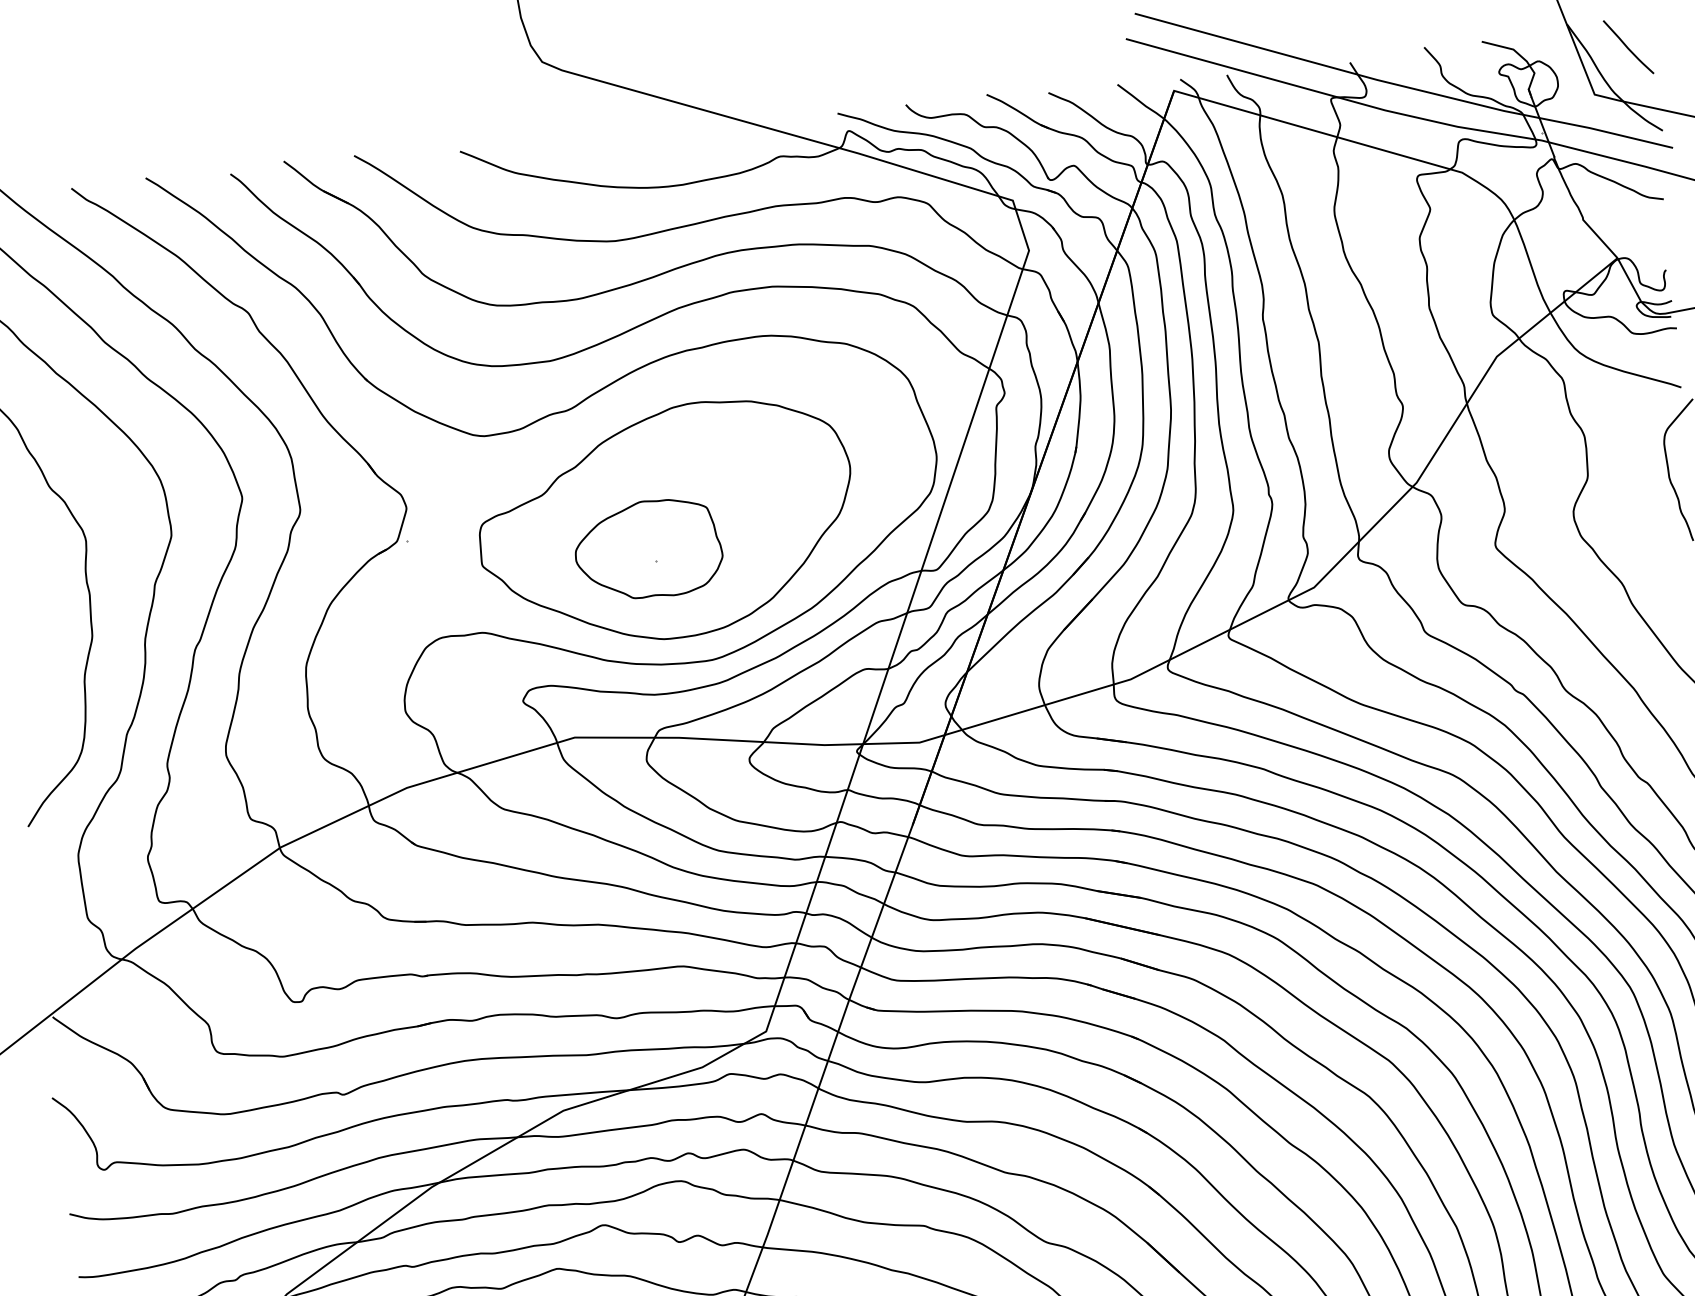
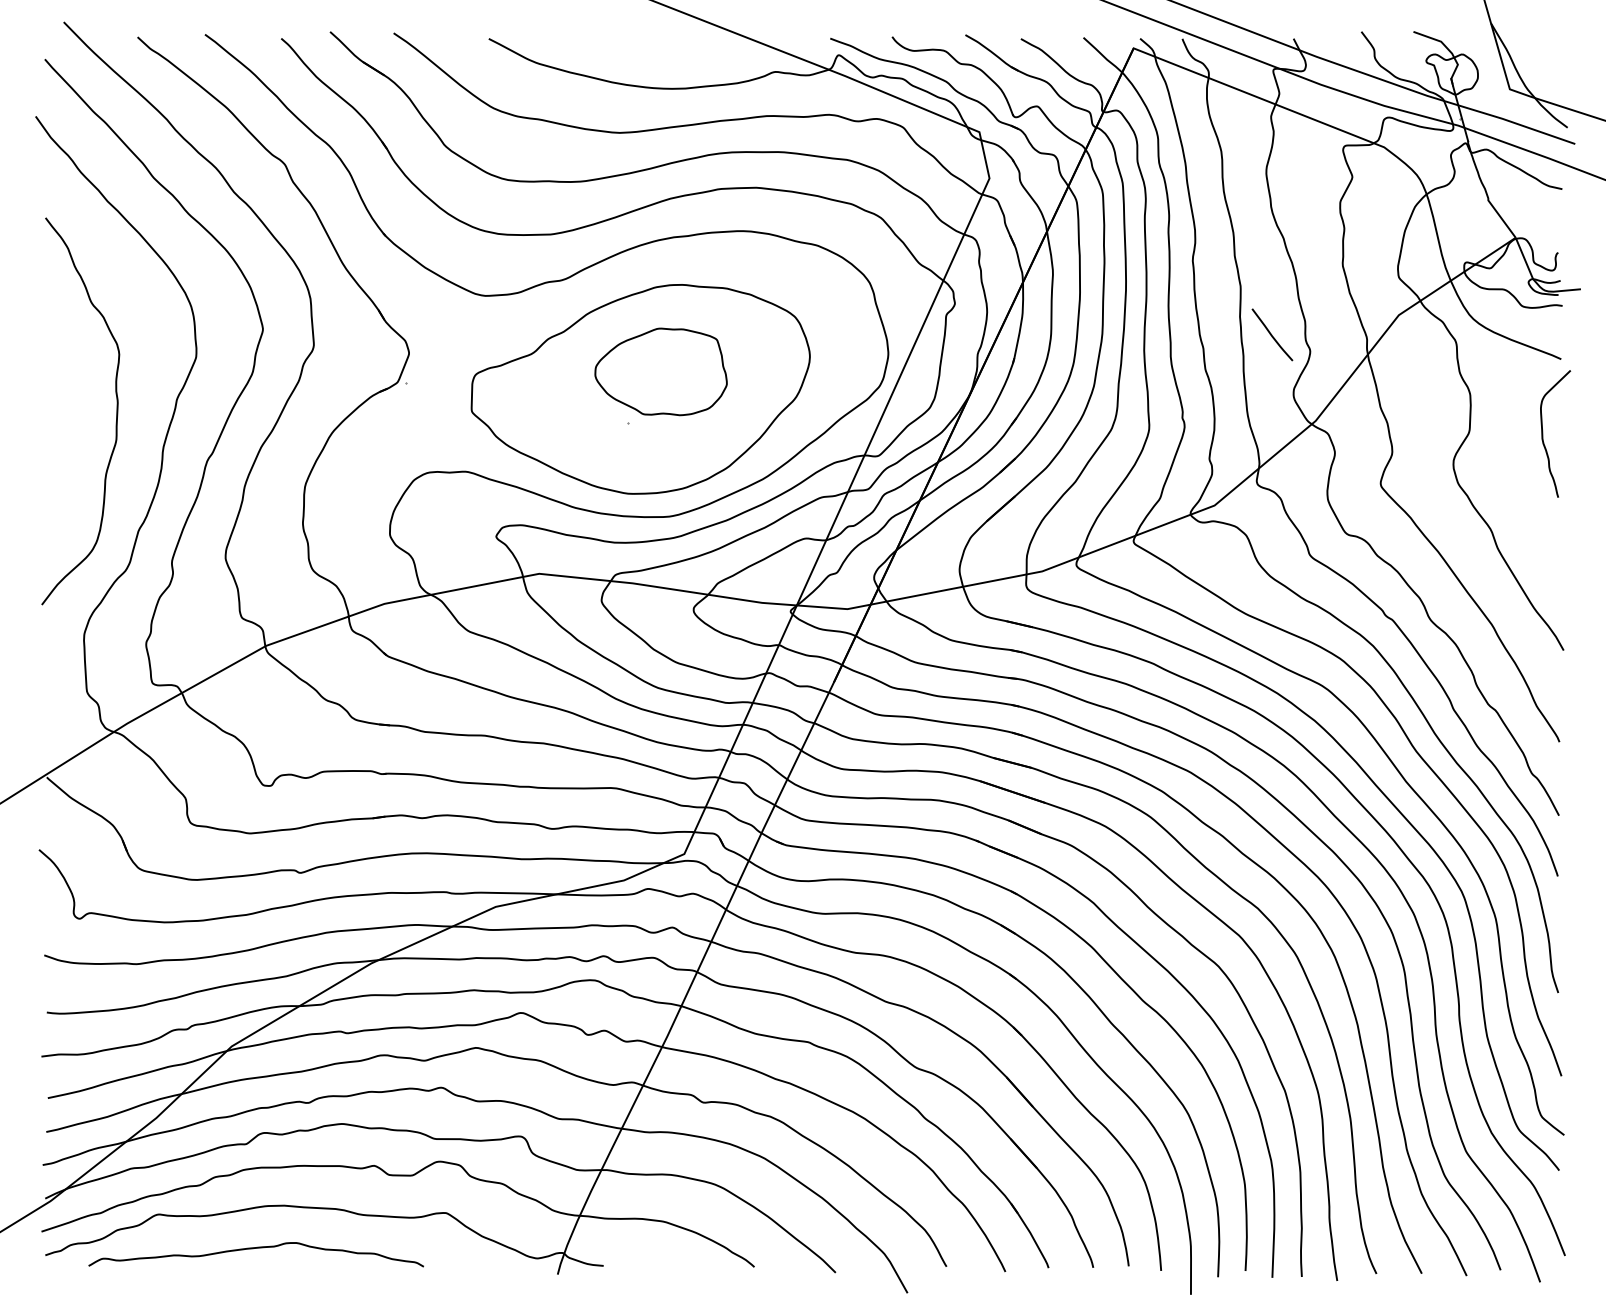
curve: (1628, 46) -> (1272, 334), moved
part: (647, 549) -> (660, 371), moved

